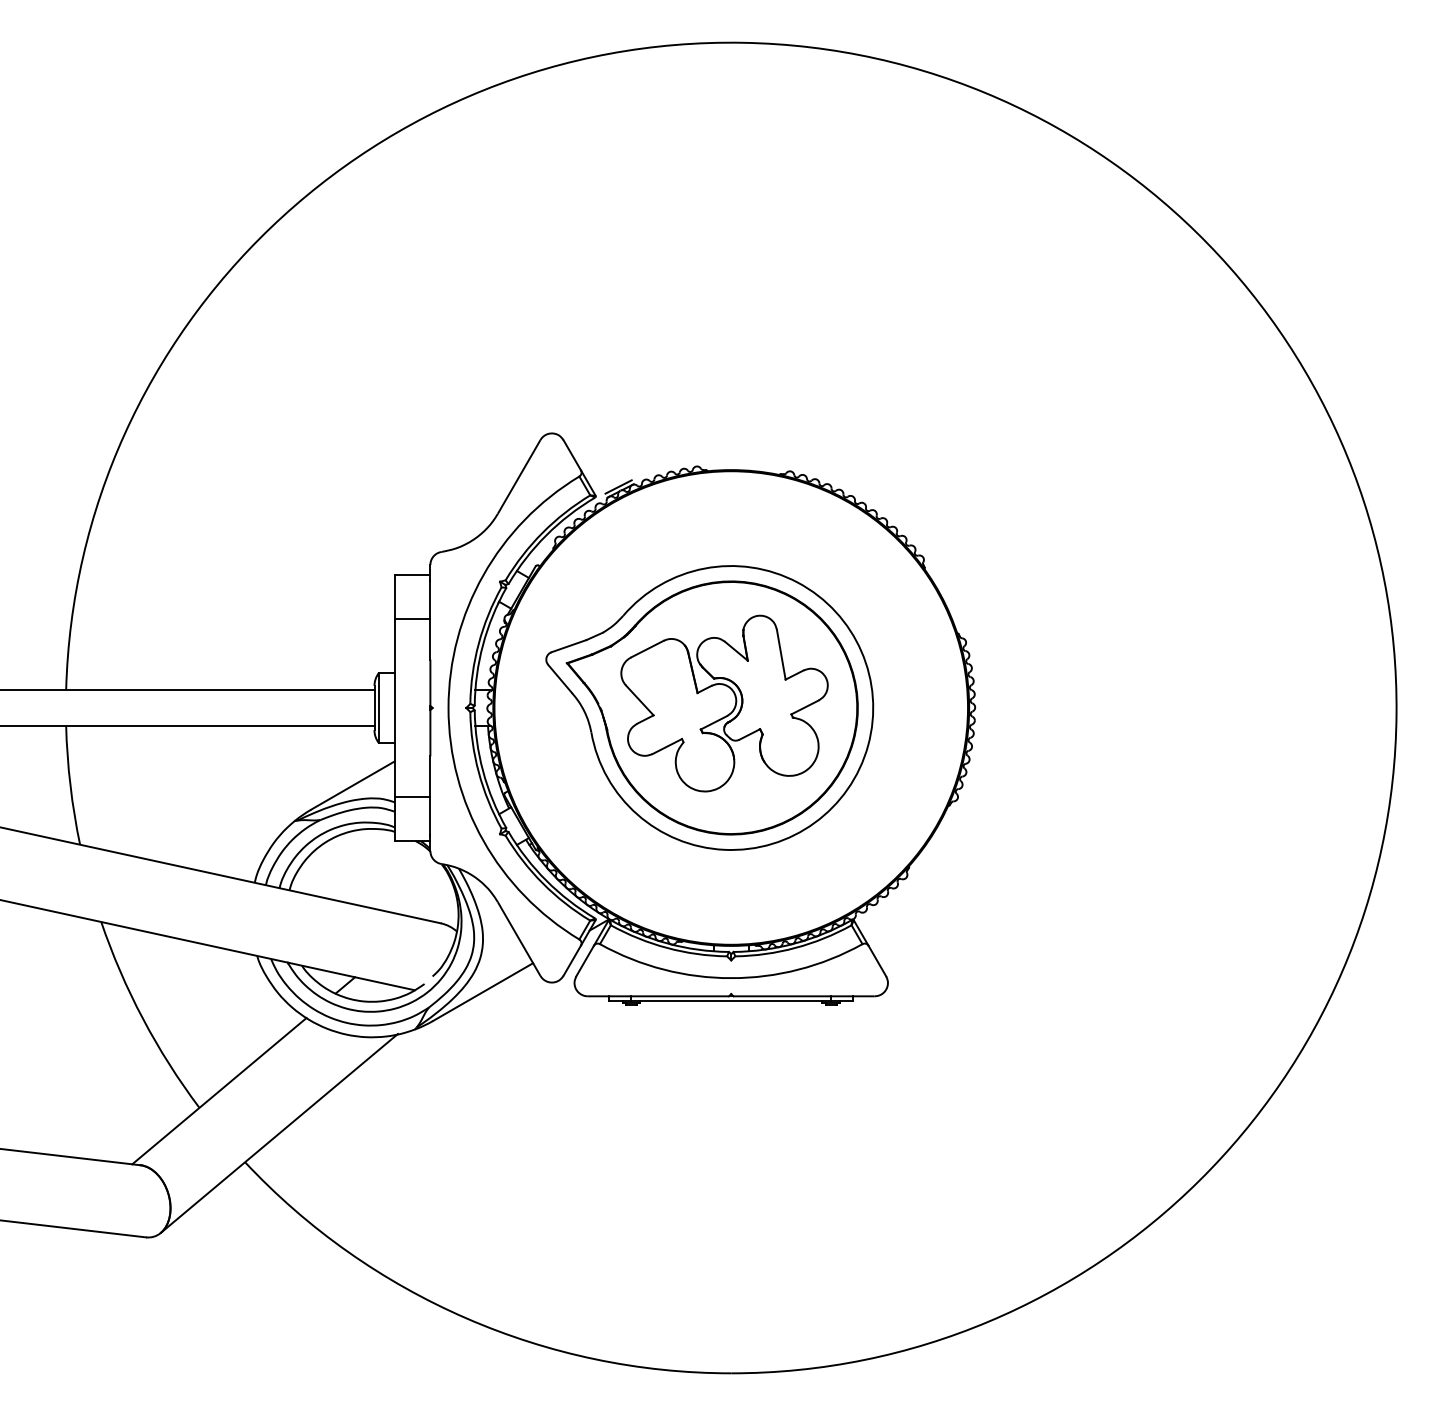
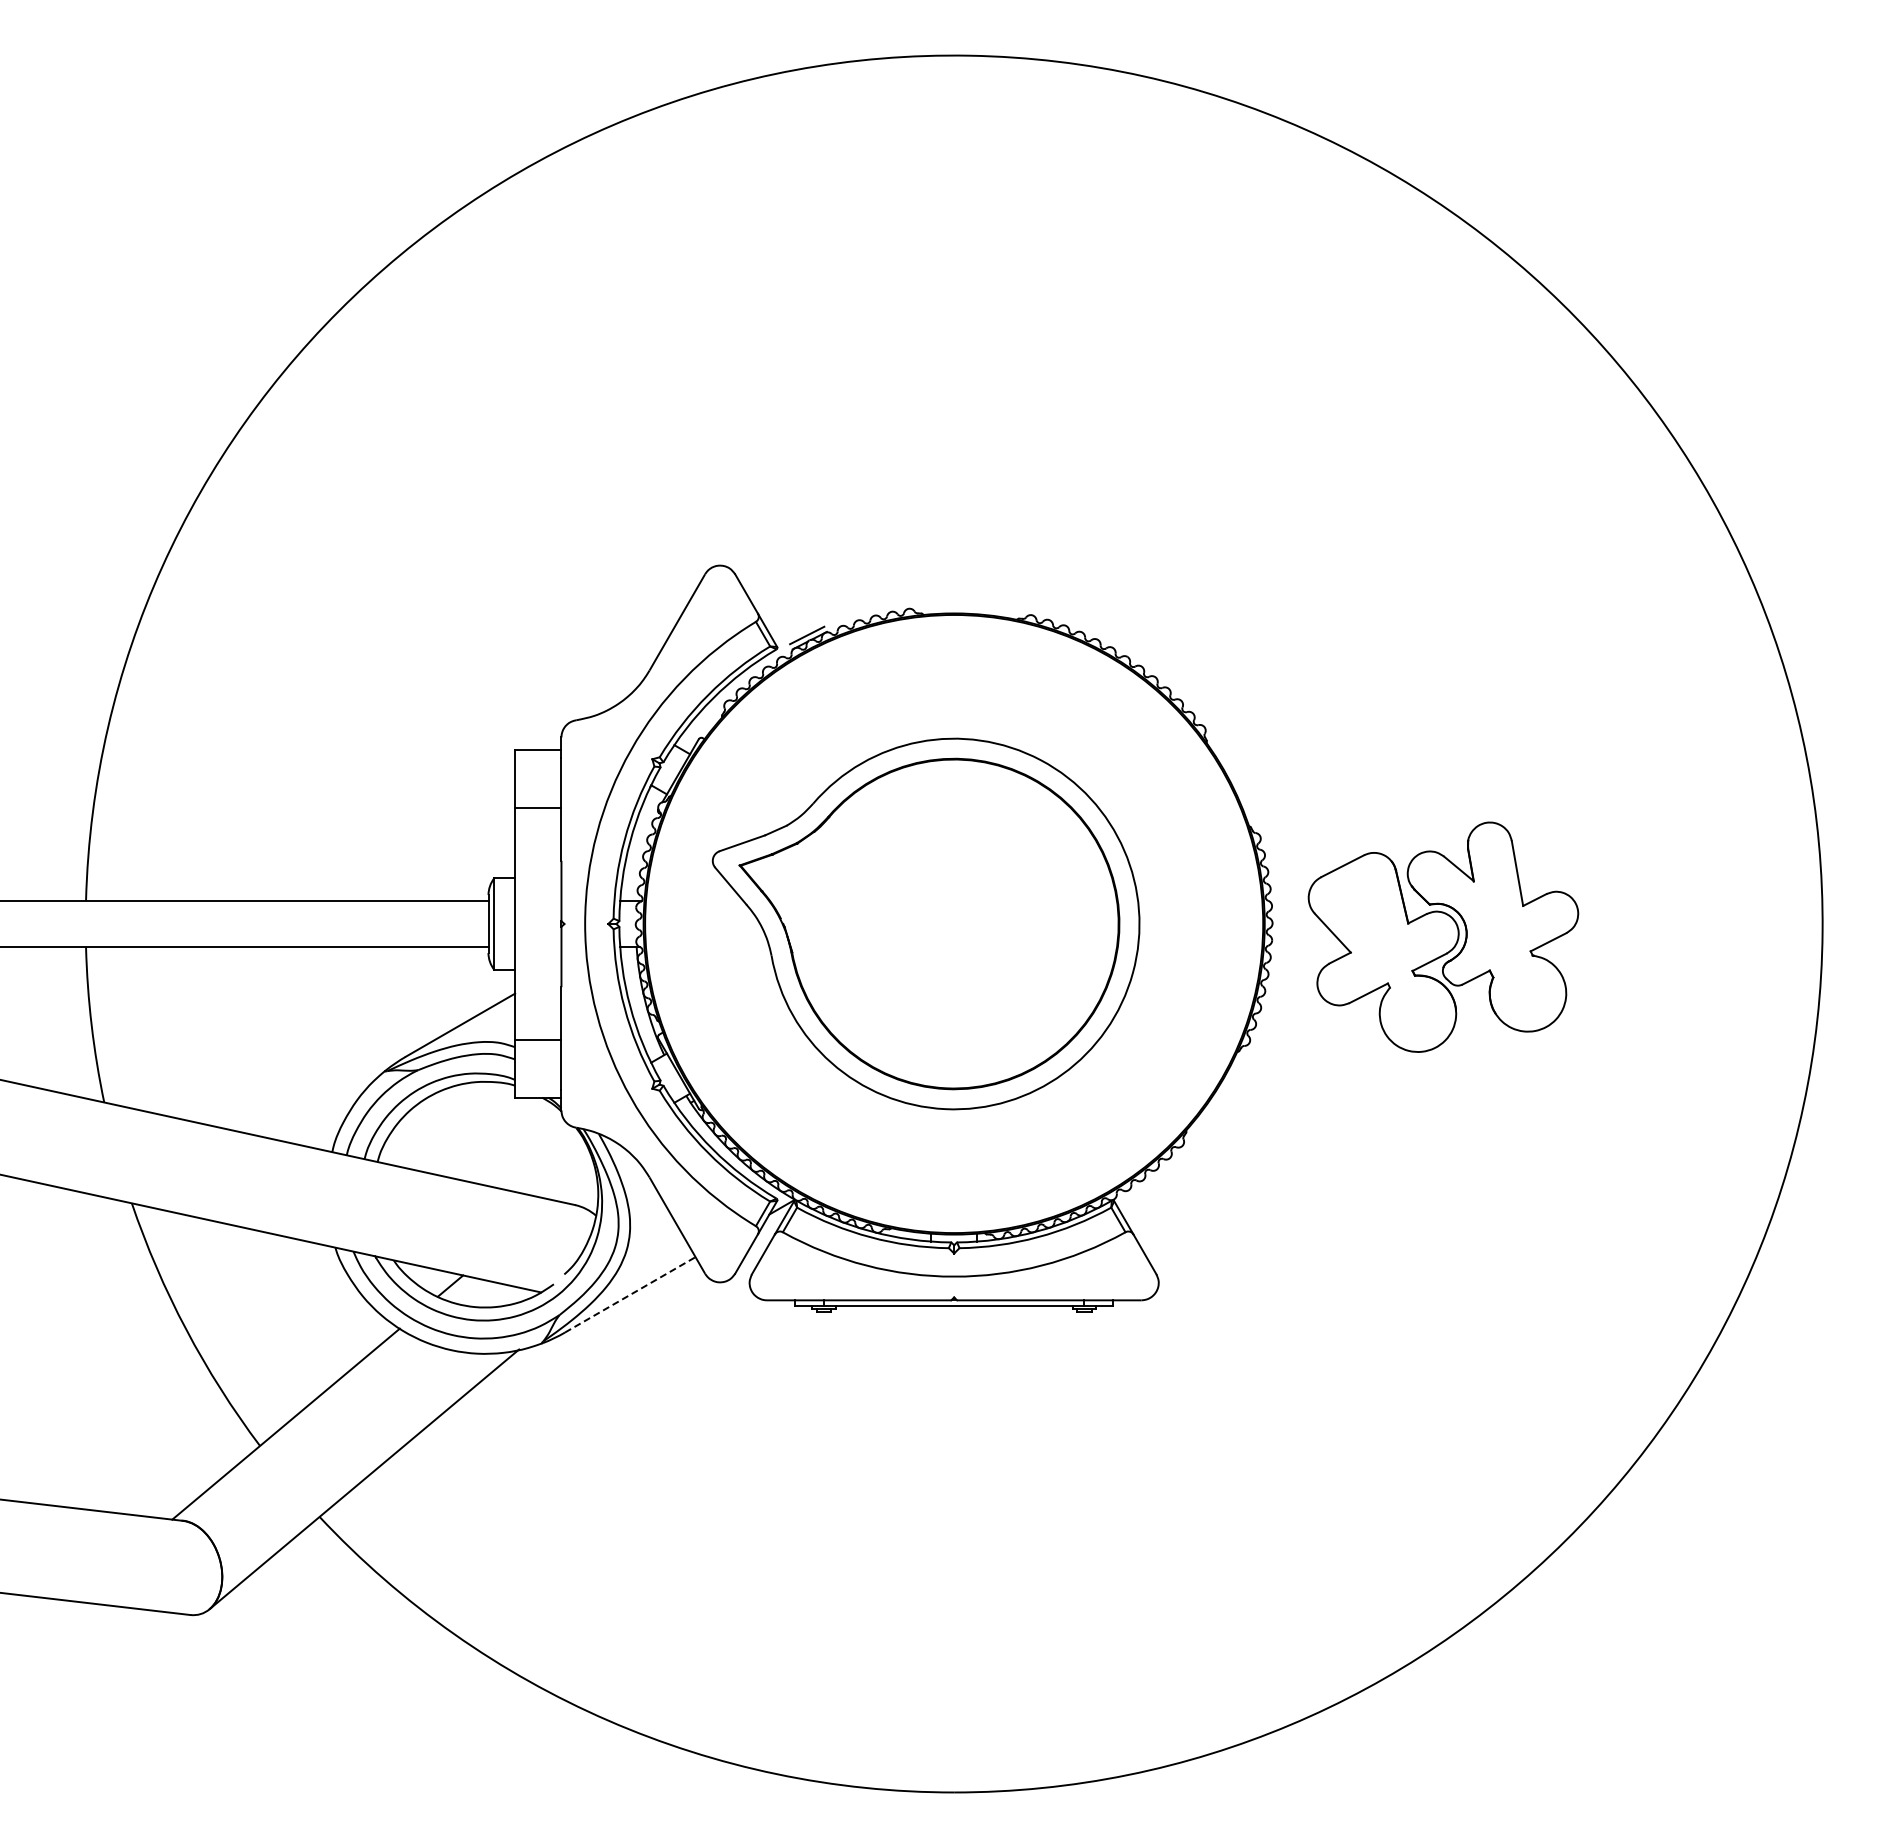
part: (724, 703) -> (1443, 936), moved
line: (483, 991) -> (630, 1294), solid -> dashed

